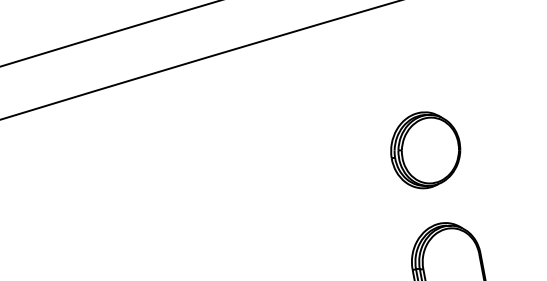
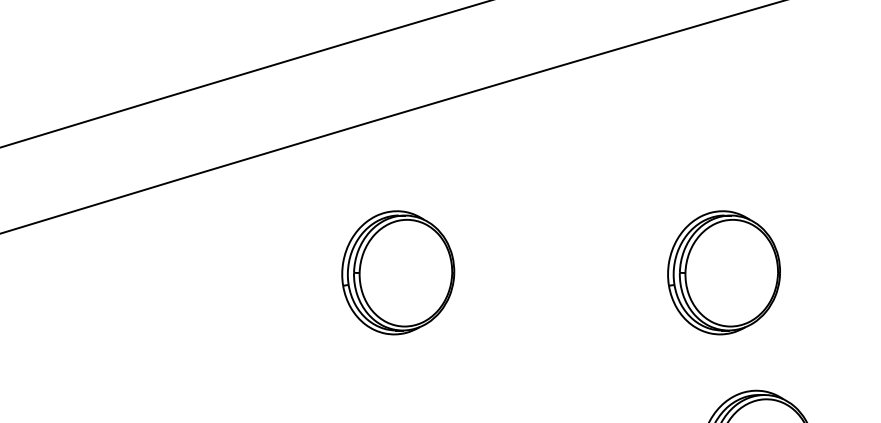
part: (224, 150) -> (397, 273), added

